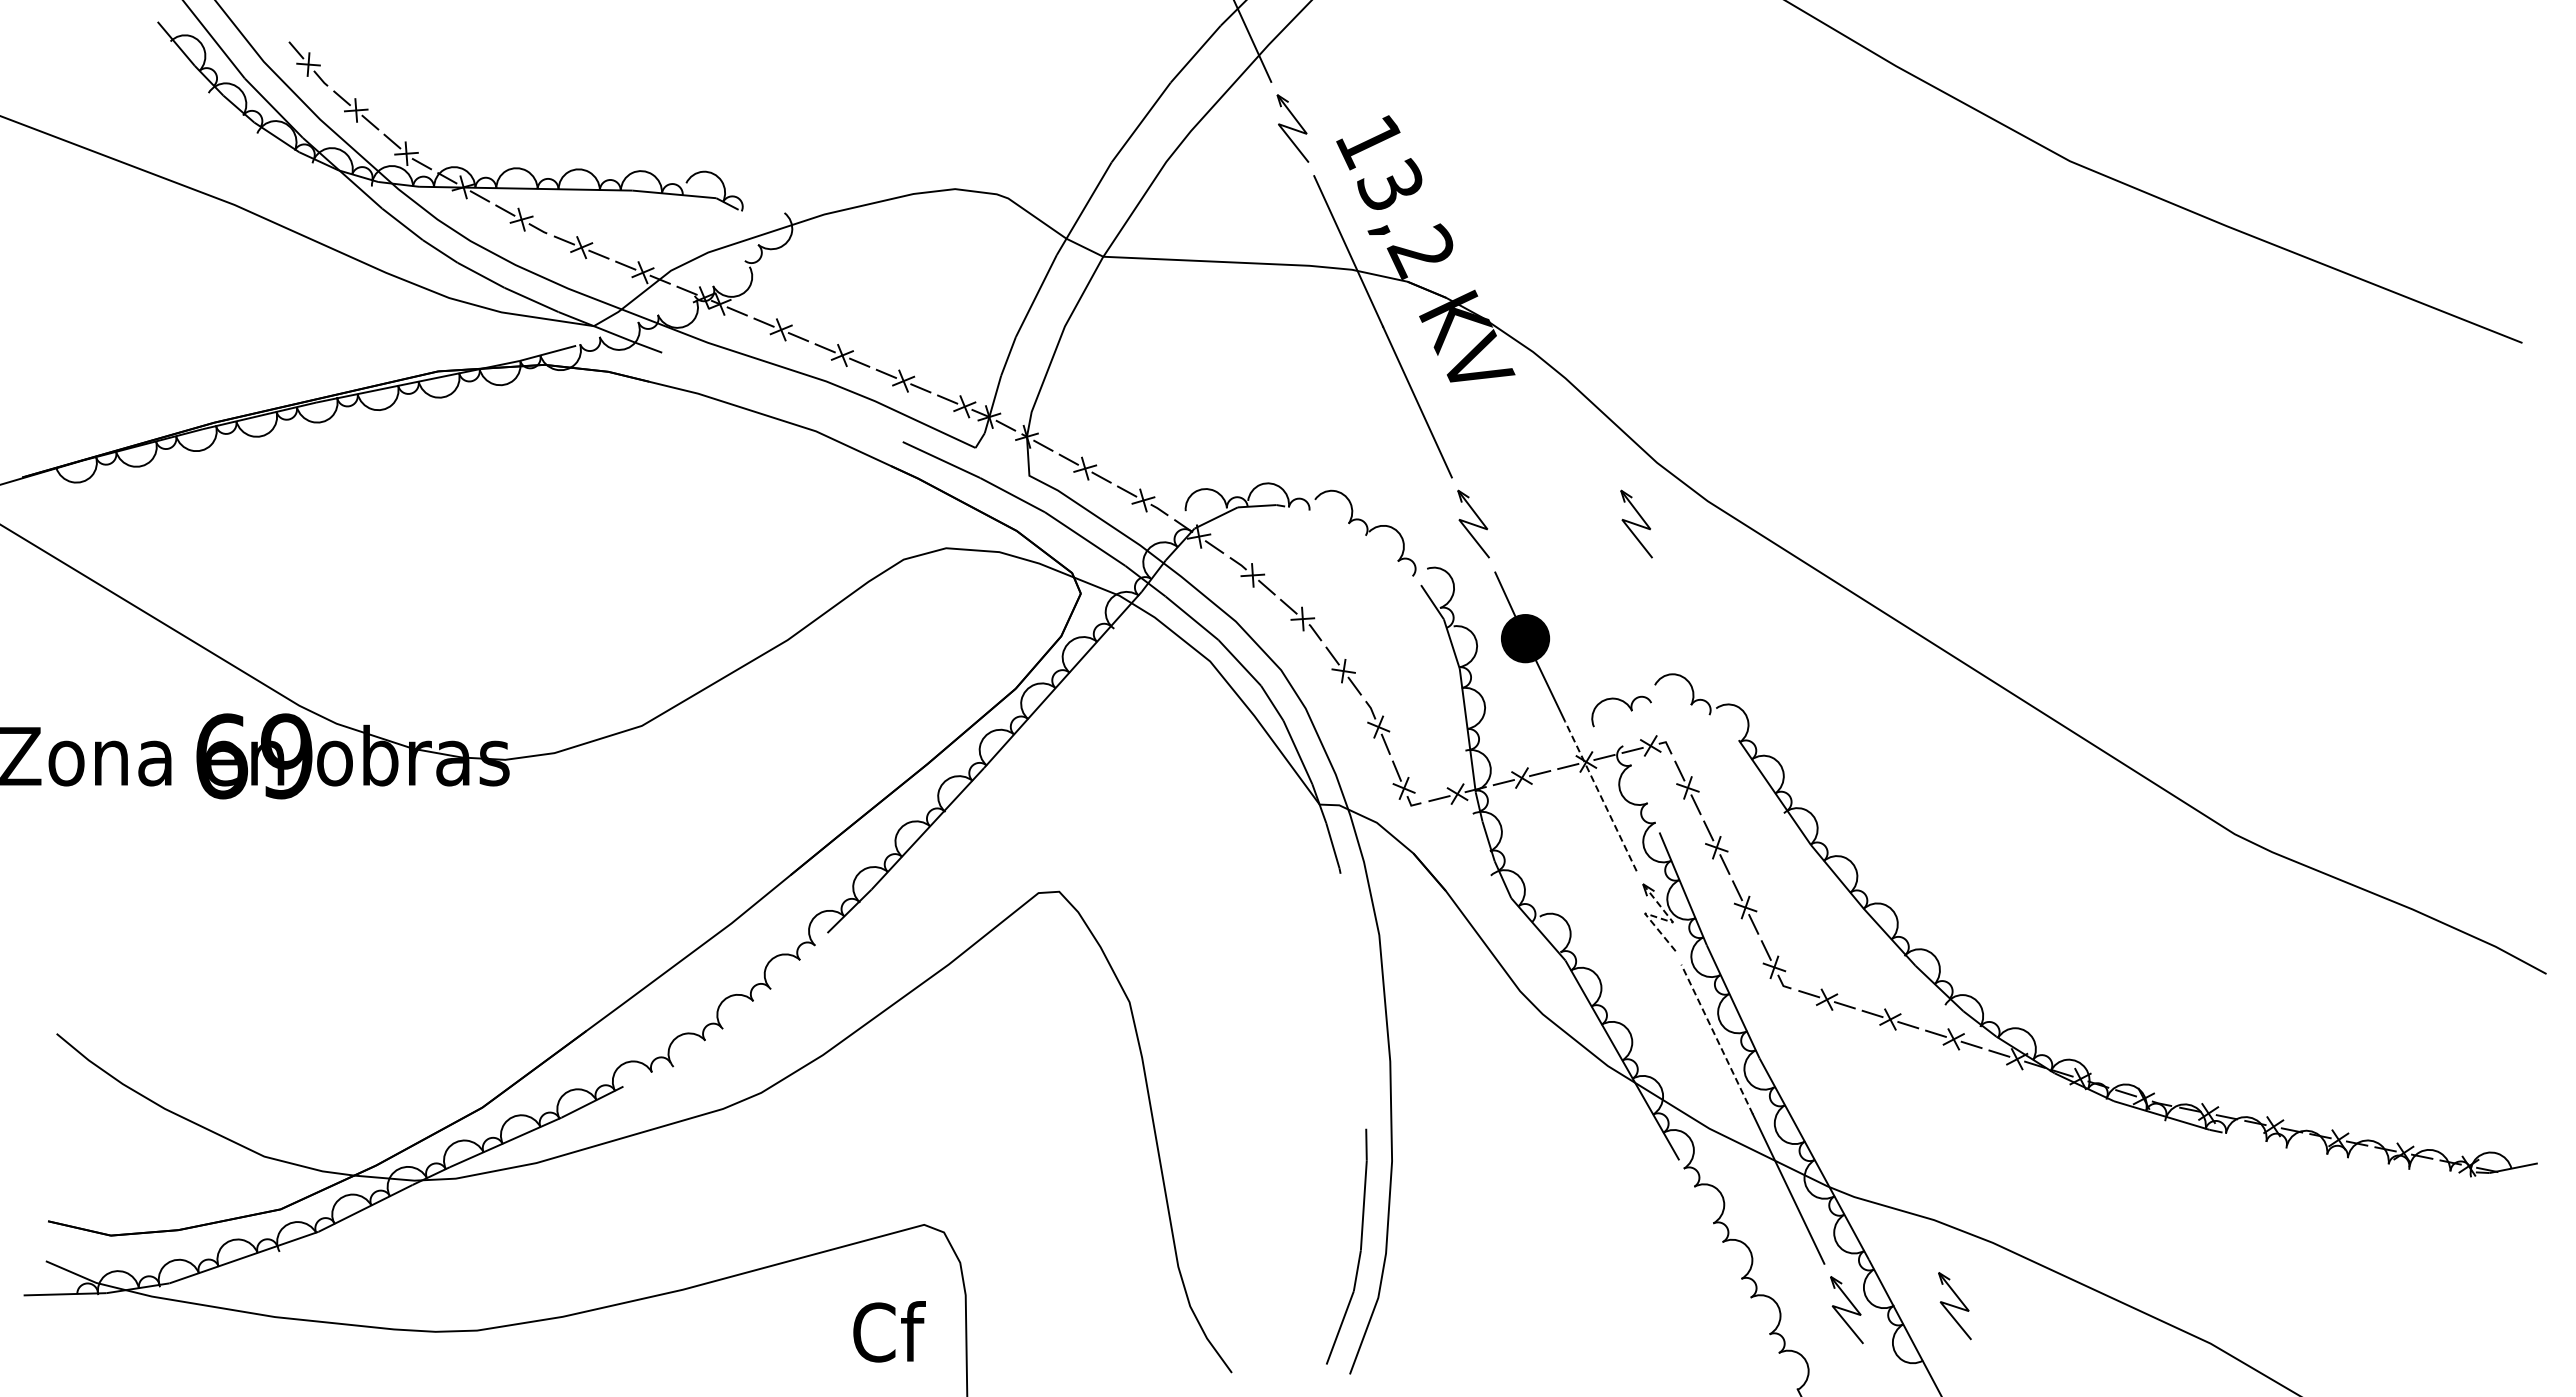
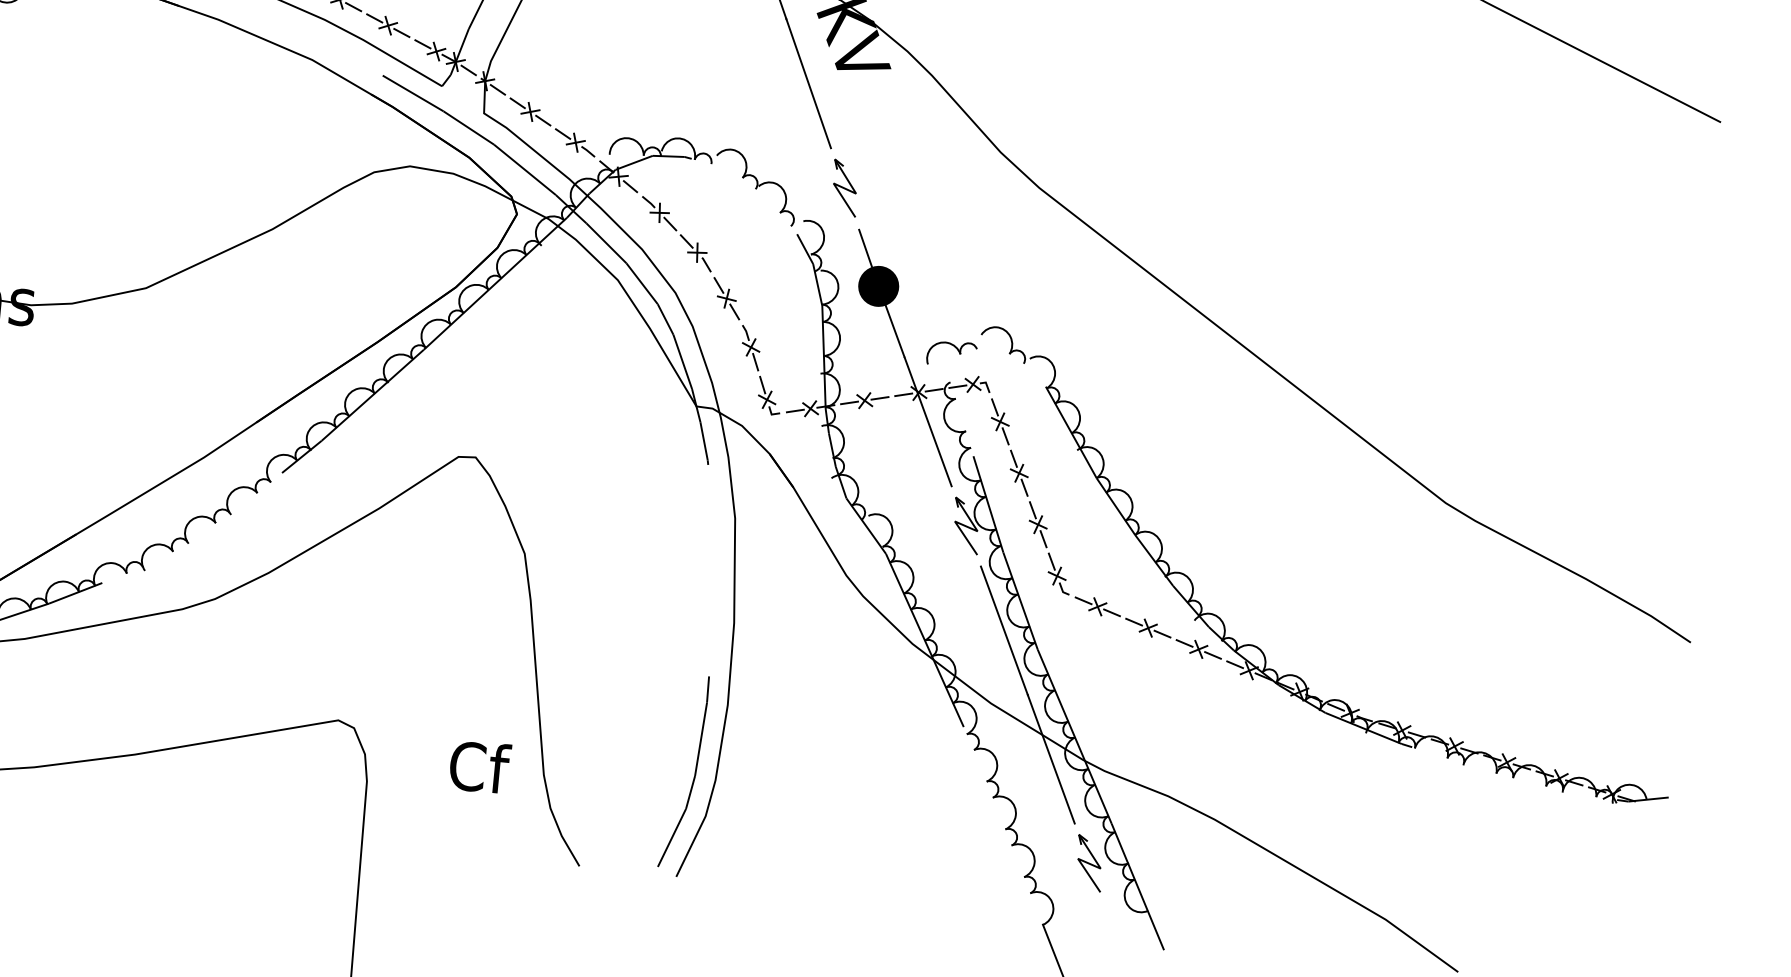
part: (1636, 523) -> (978, 200), removed
line: (1600, 796) -> (927, 421), dashed -> solid
line: (1659, 918) -> (966, 526), dashed -> solid
line: (1717, 1039) -> (1004, 630), dashed -> solid
part: (1954, 1306) -> (1178, 868), removed
text: (889, 1331) -> (480, 766), moved

